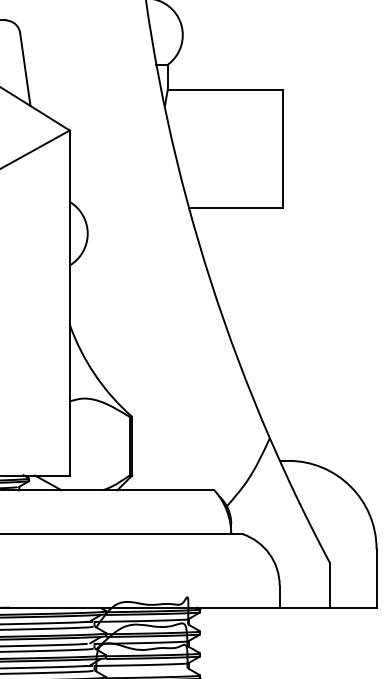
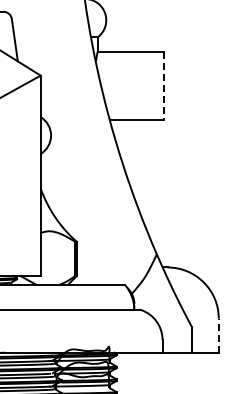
line: (283, 149) -> (164, 86), solid -> dashed
line: (376, 578) -> (218, 335), solid -> dashed

